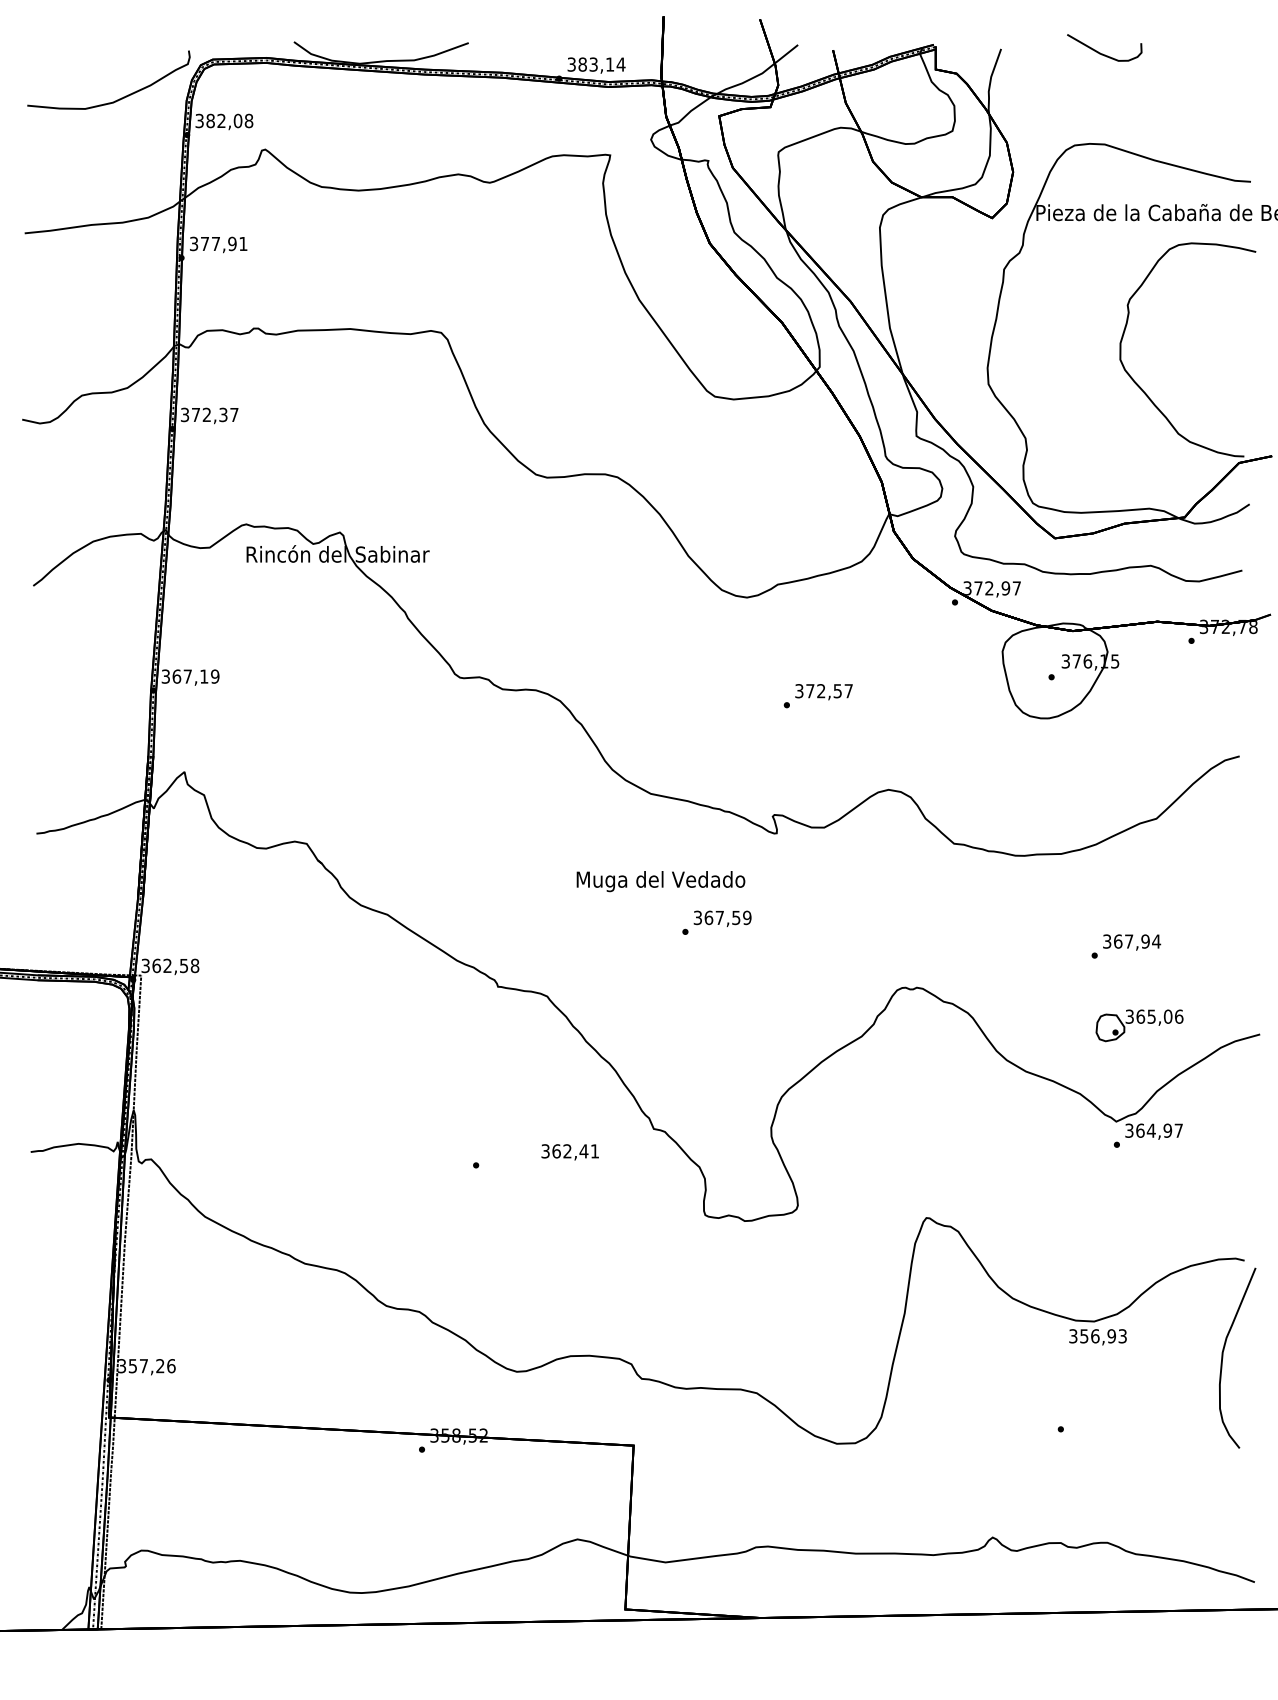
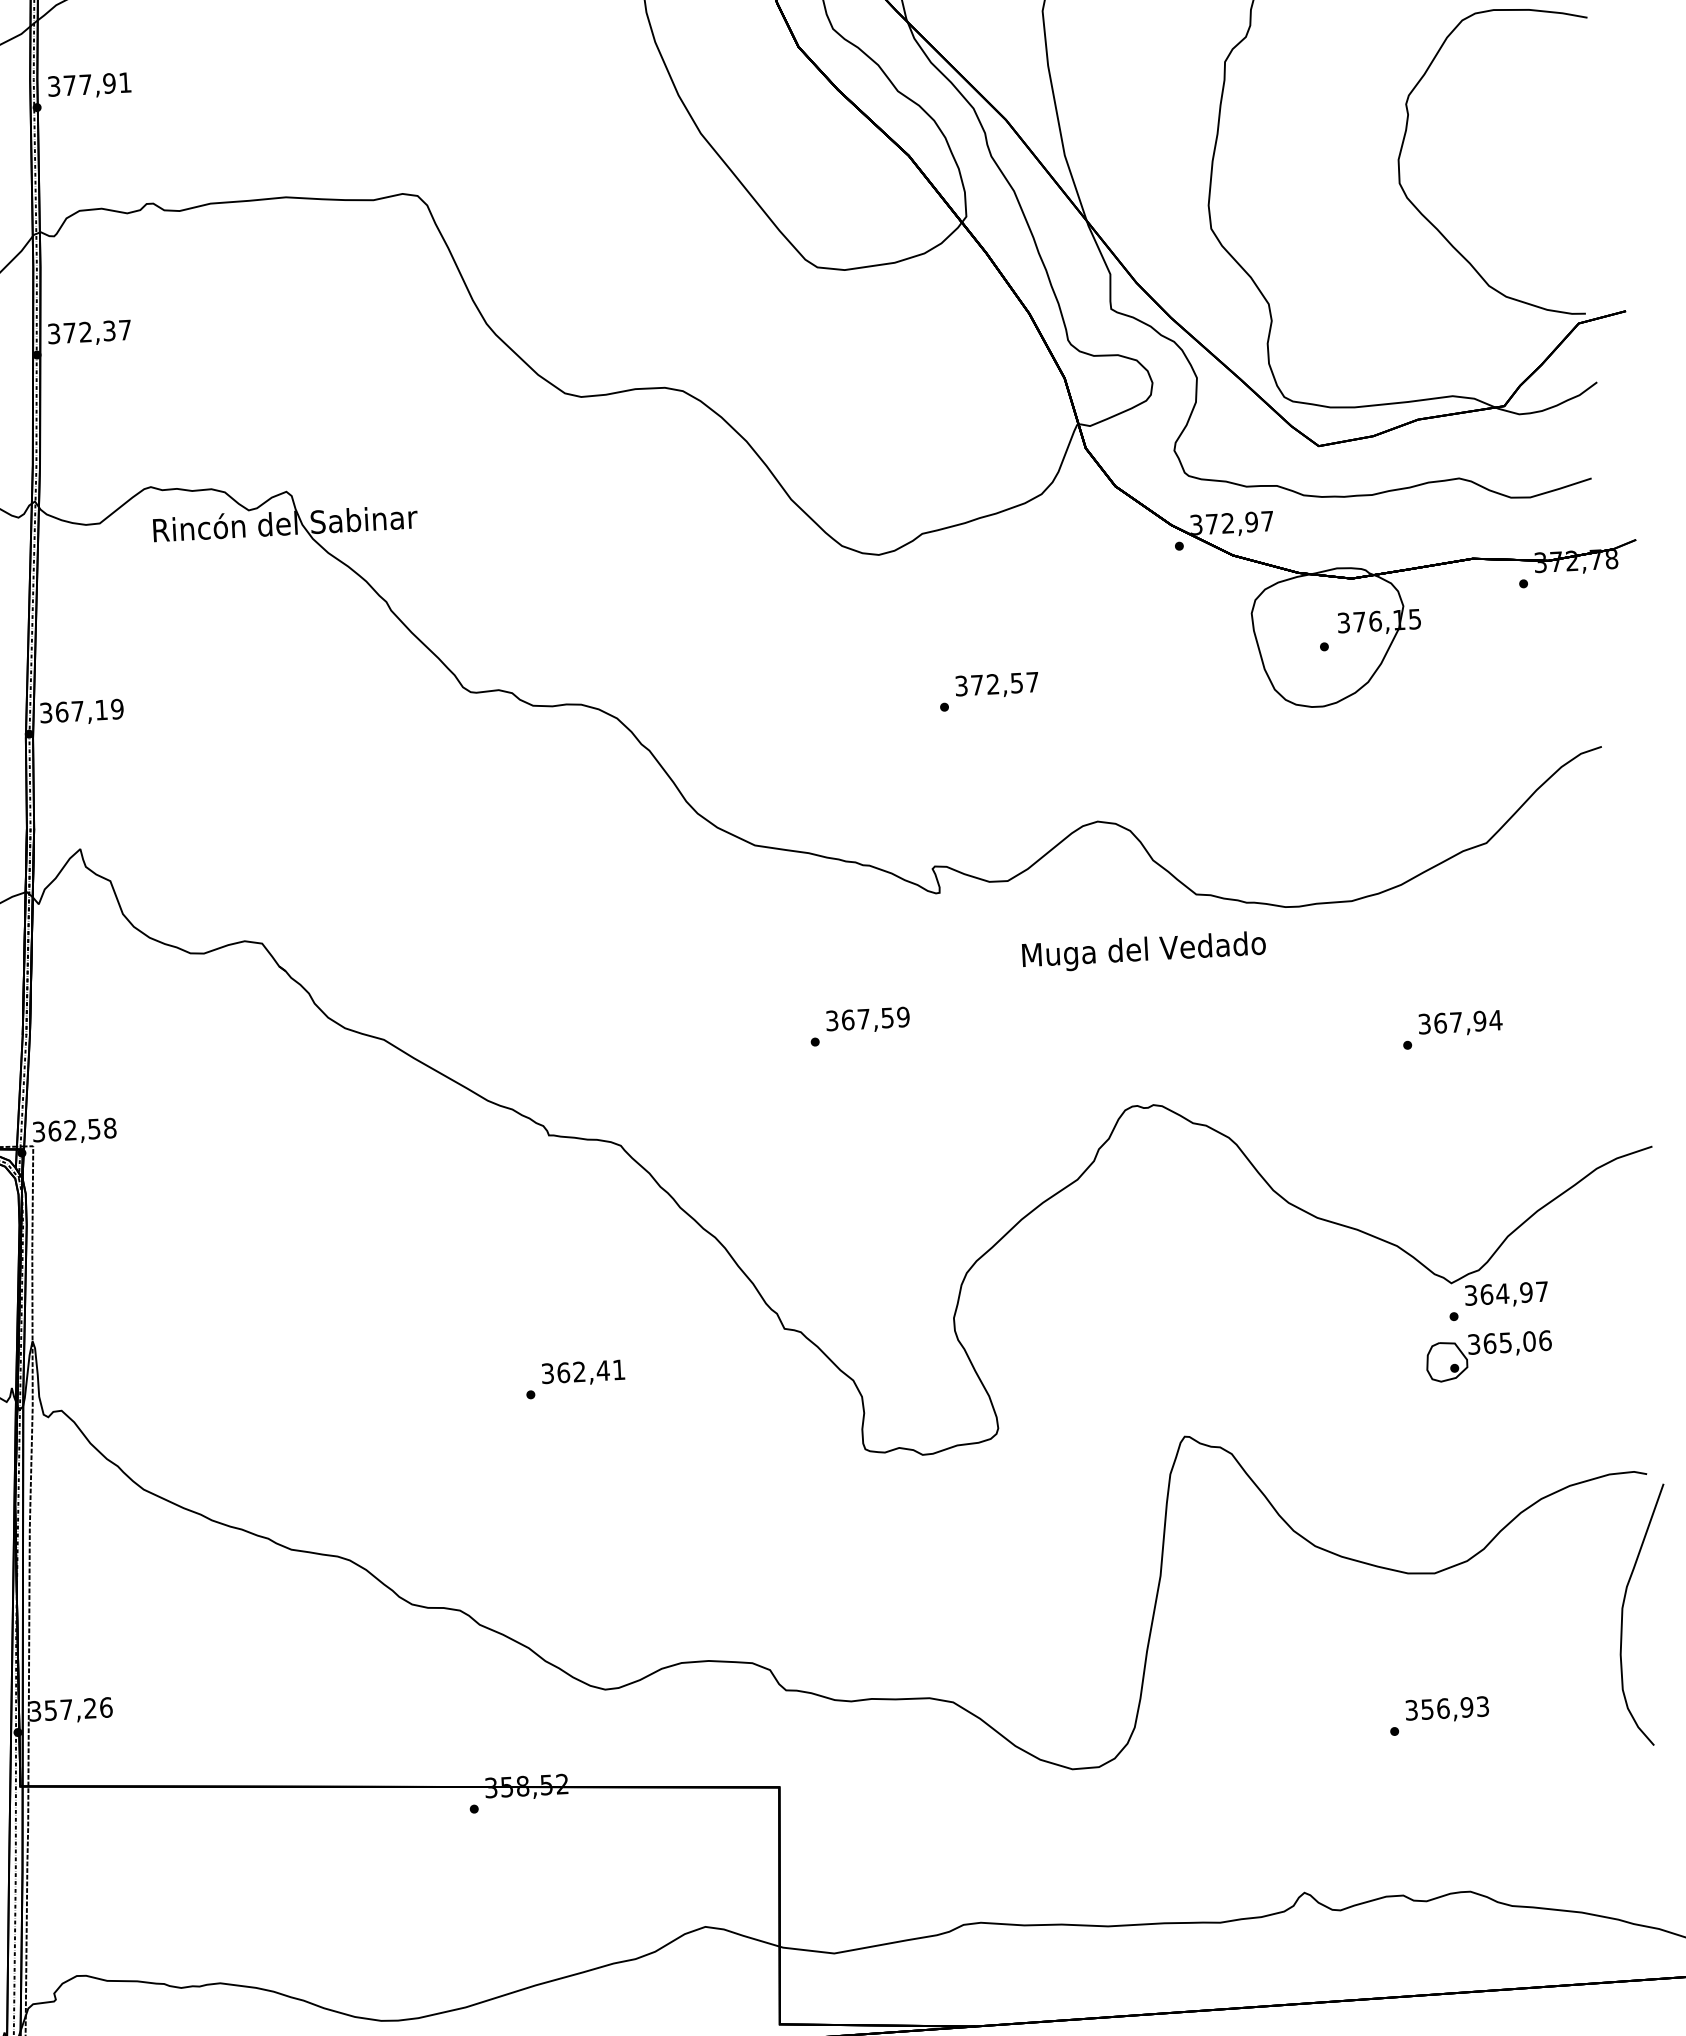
text: (660, 881) -> (1143, 951), moved
part: (1139, 1025) -> (1488, 1356), moved
text: (569, 1152) -> (582, 1373), moved
text: (1097, 1337) -> (1446, 1710), moved

